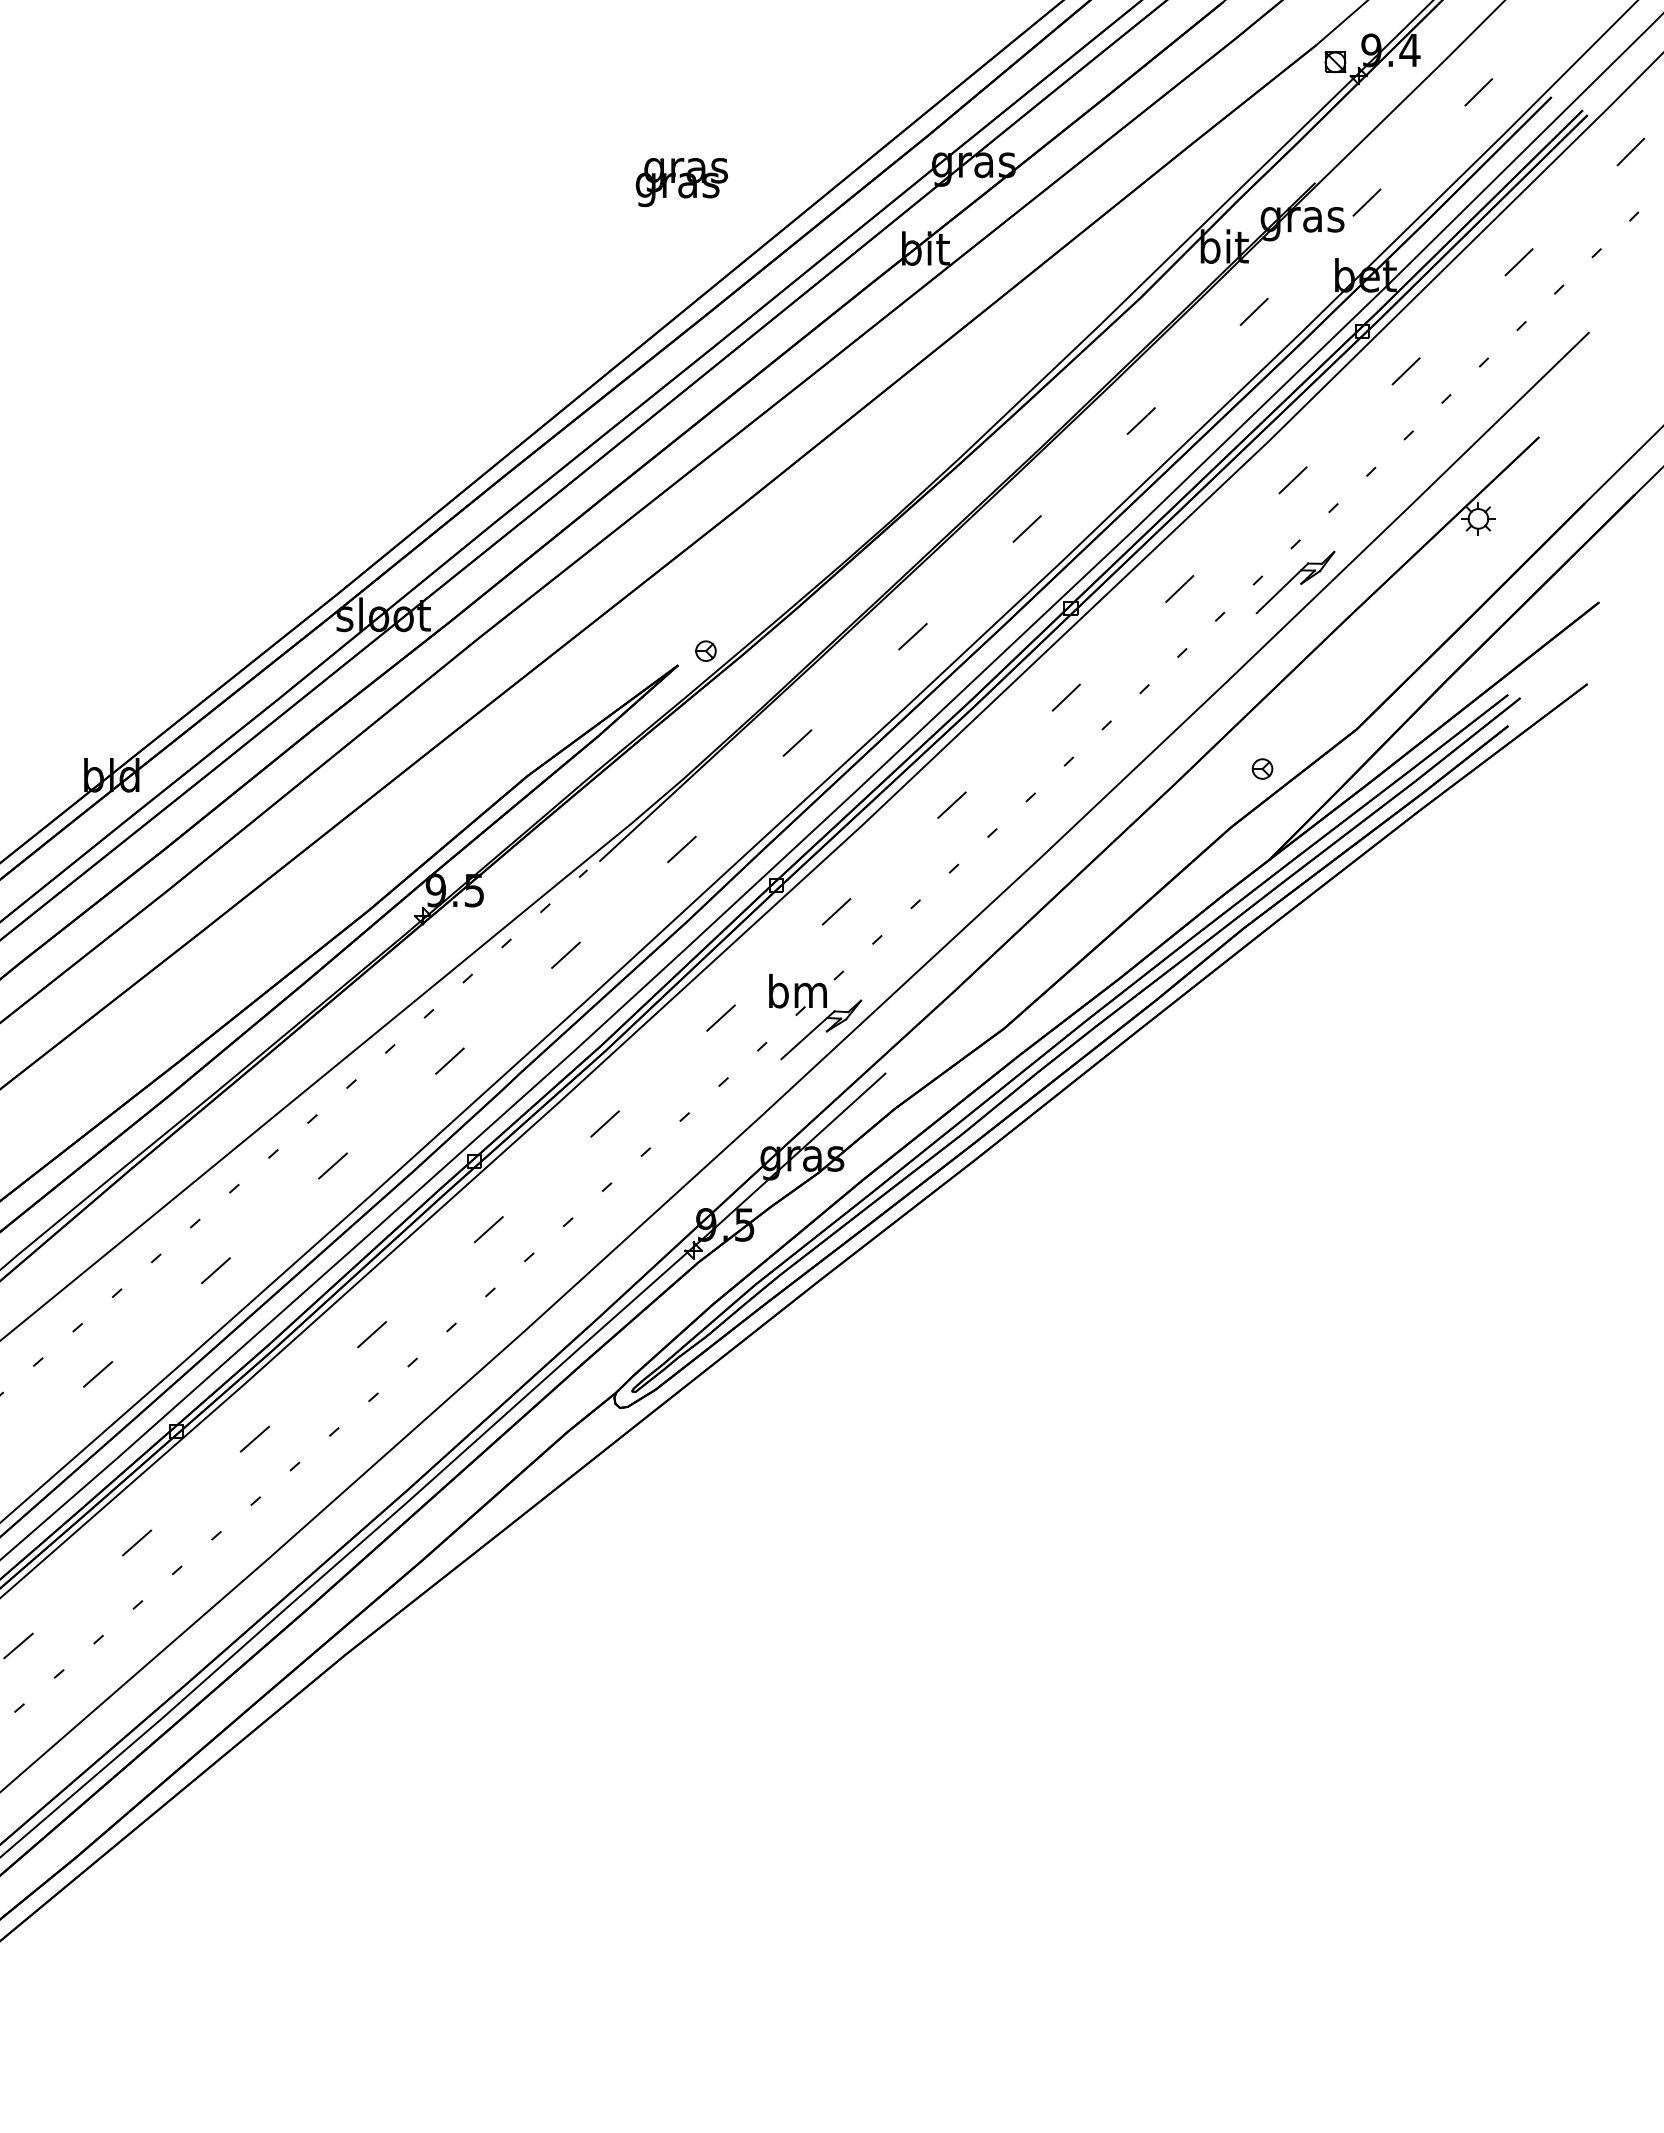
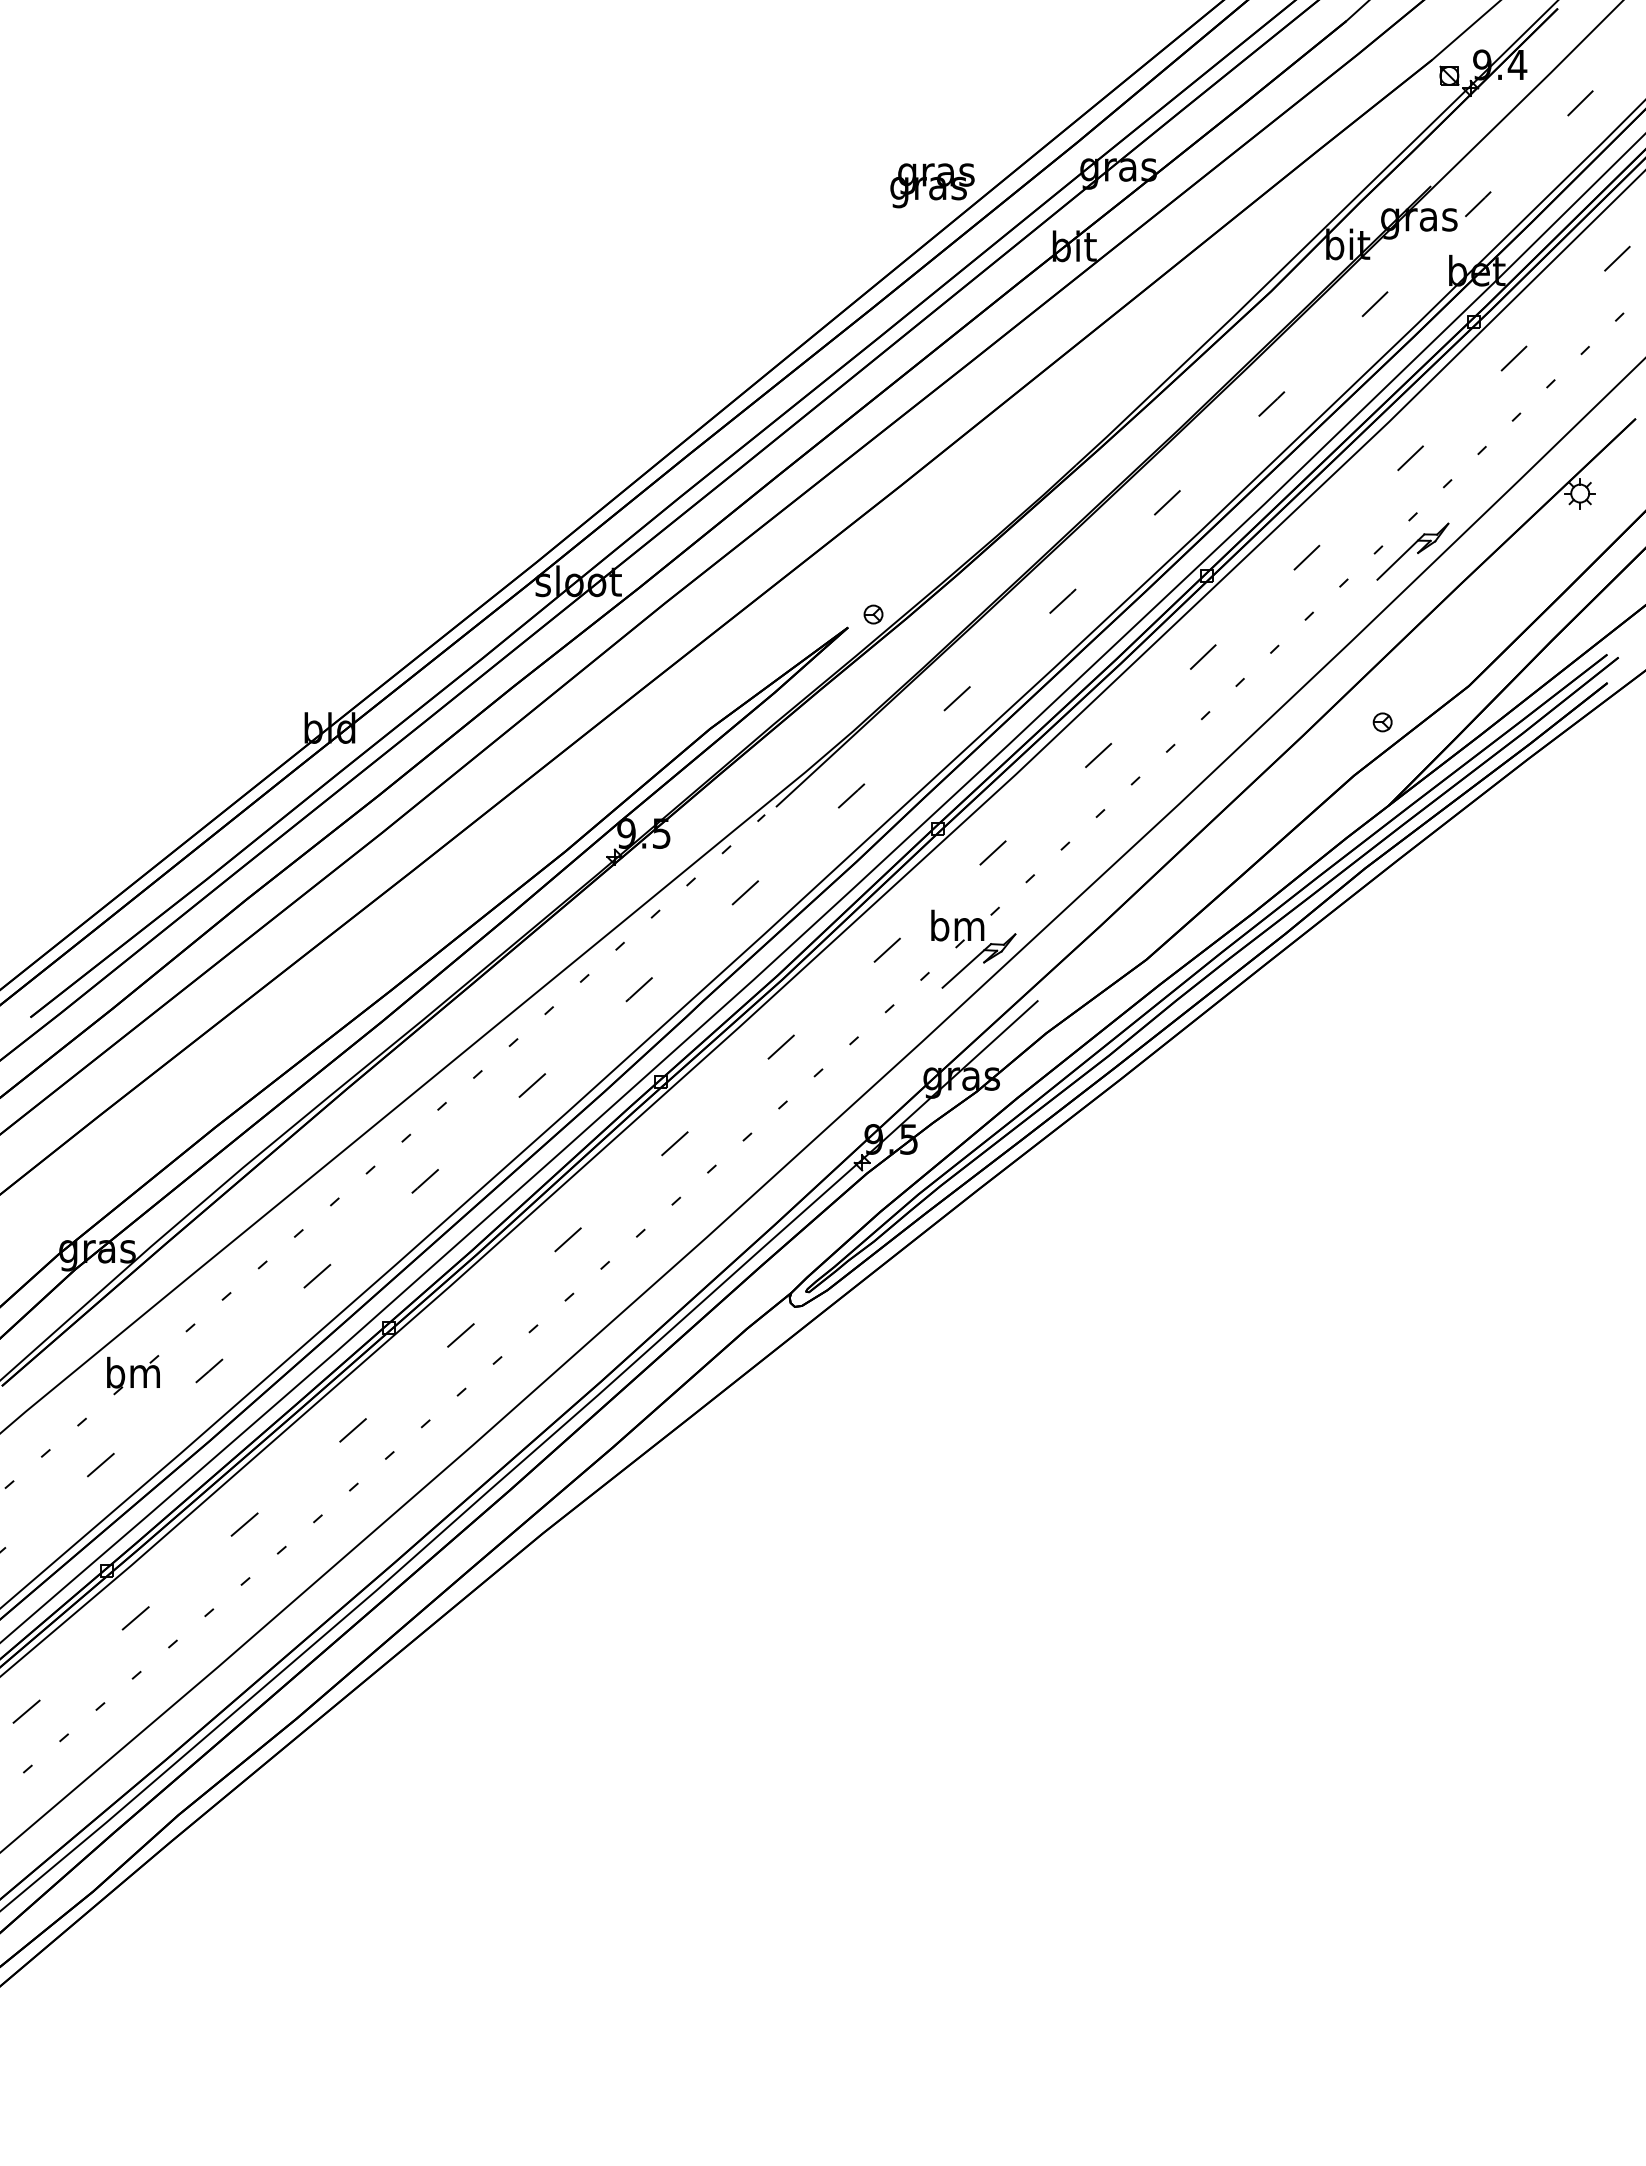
text: (681, 182) -> (932, 185), moved

